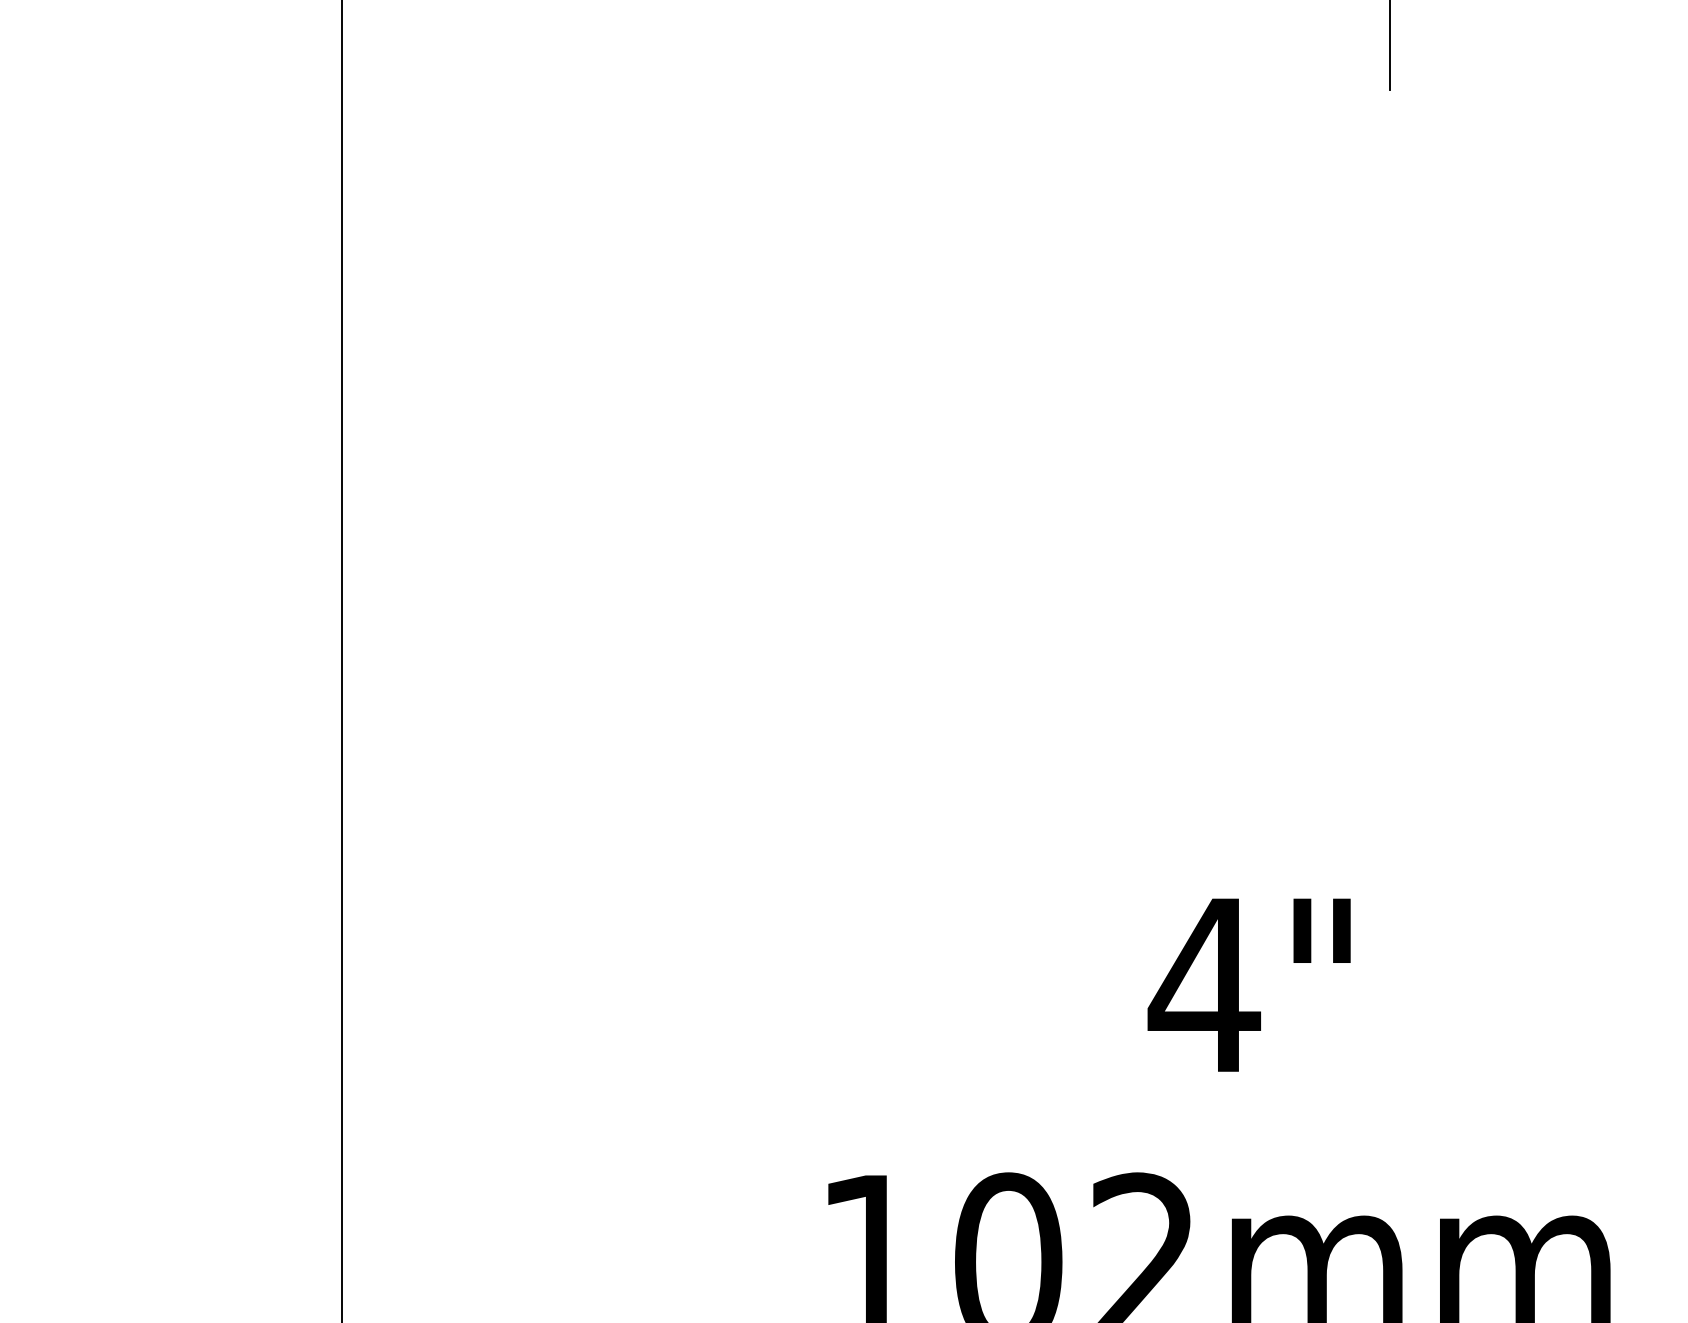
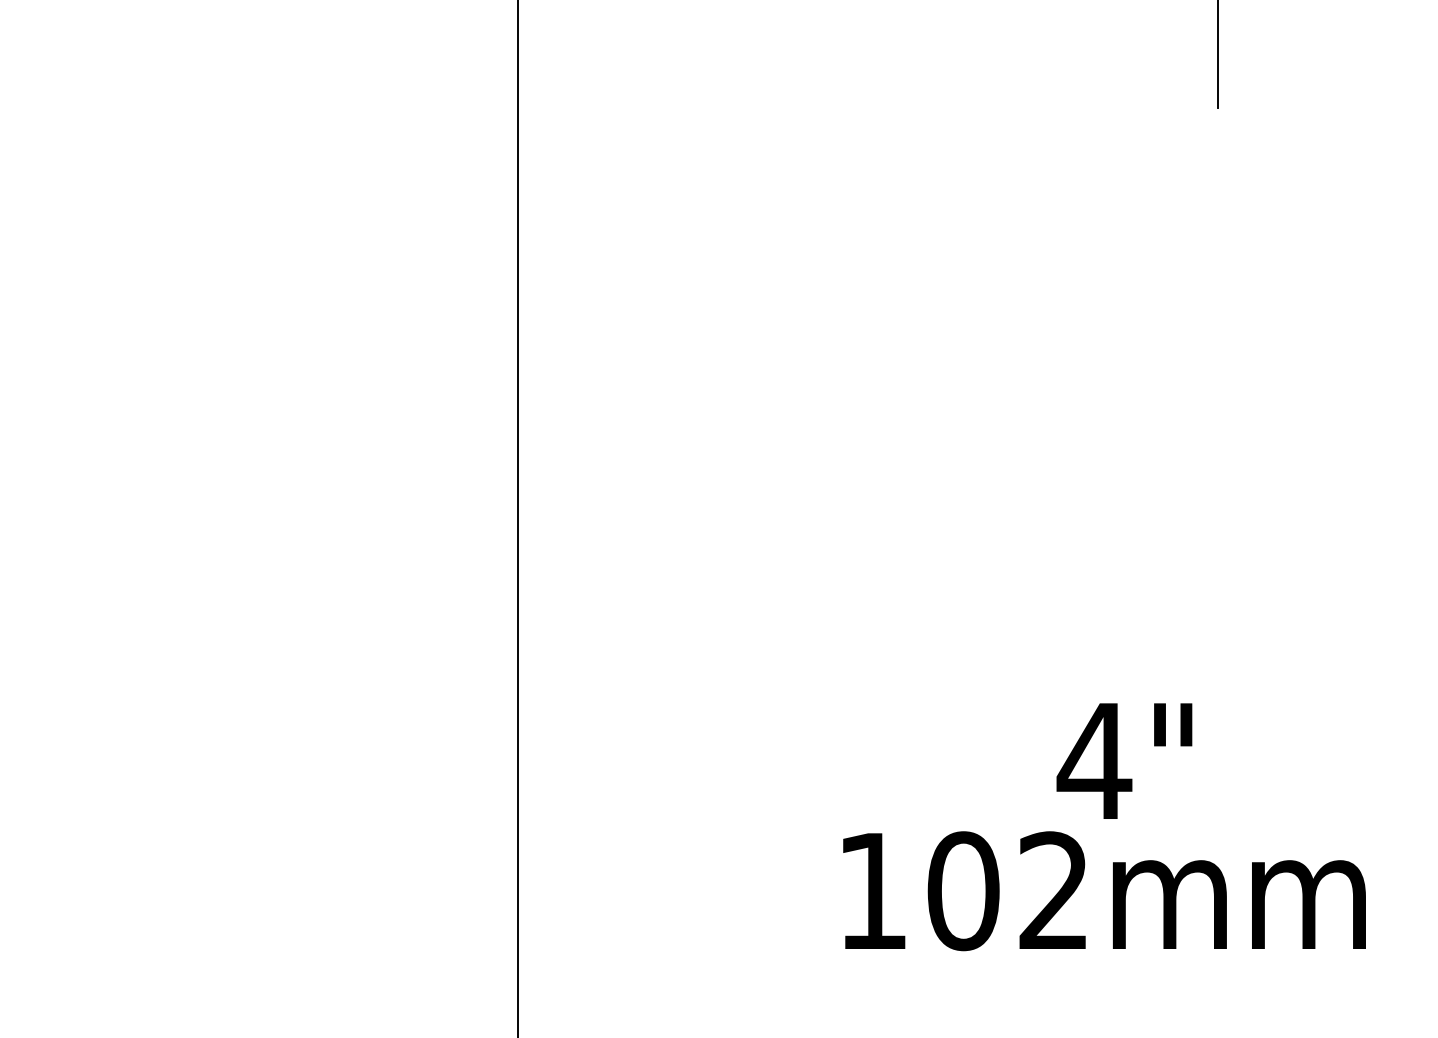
text: (1249, 984) -> (1124, 760), moved

